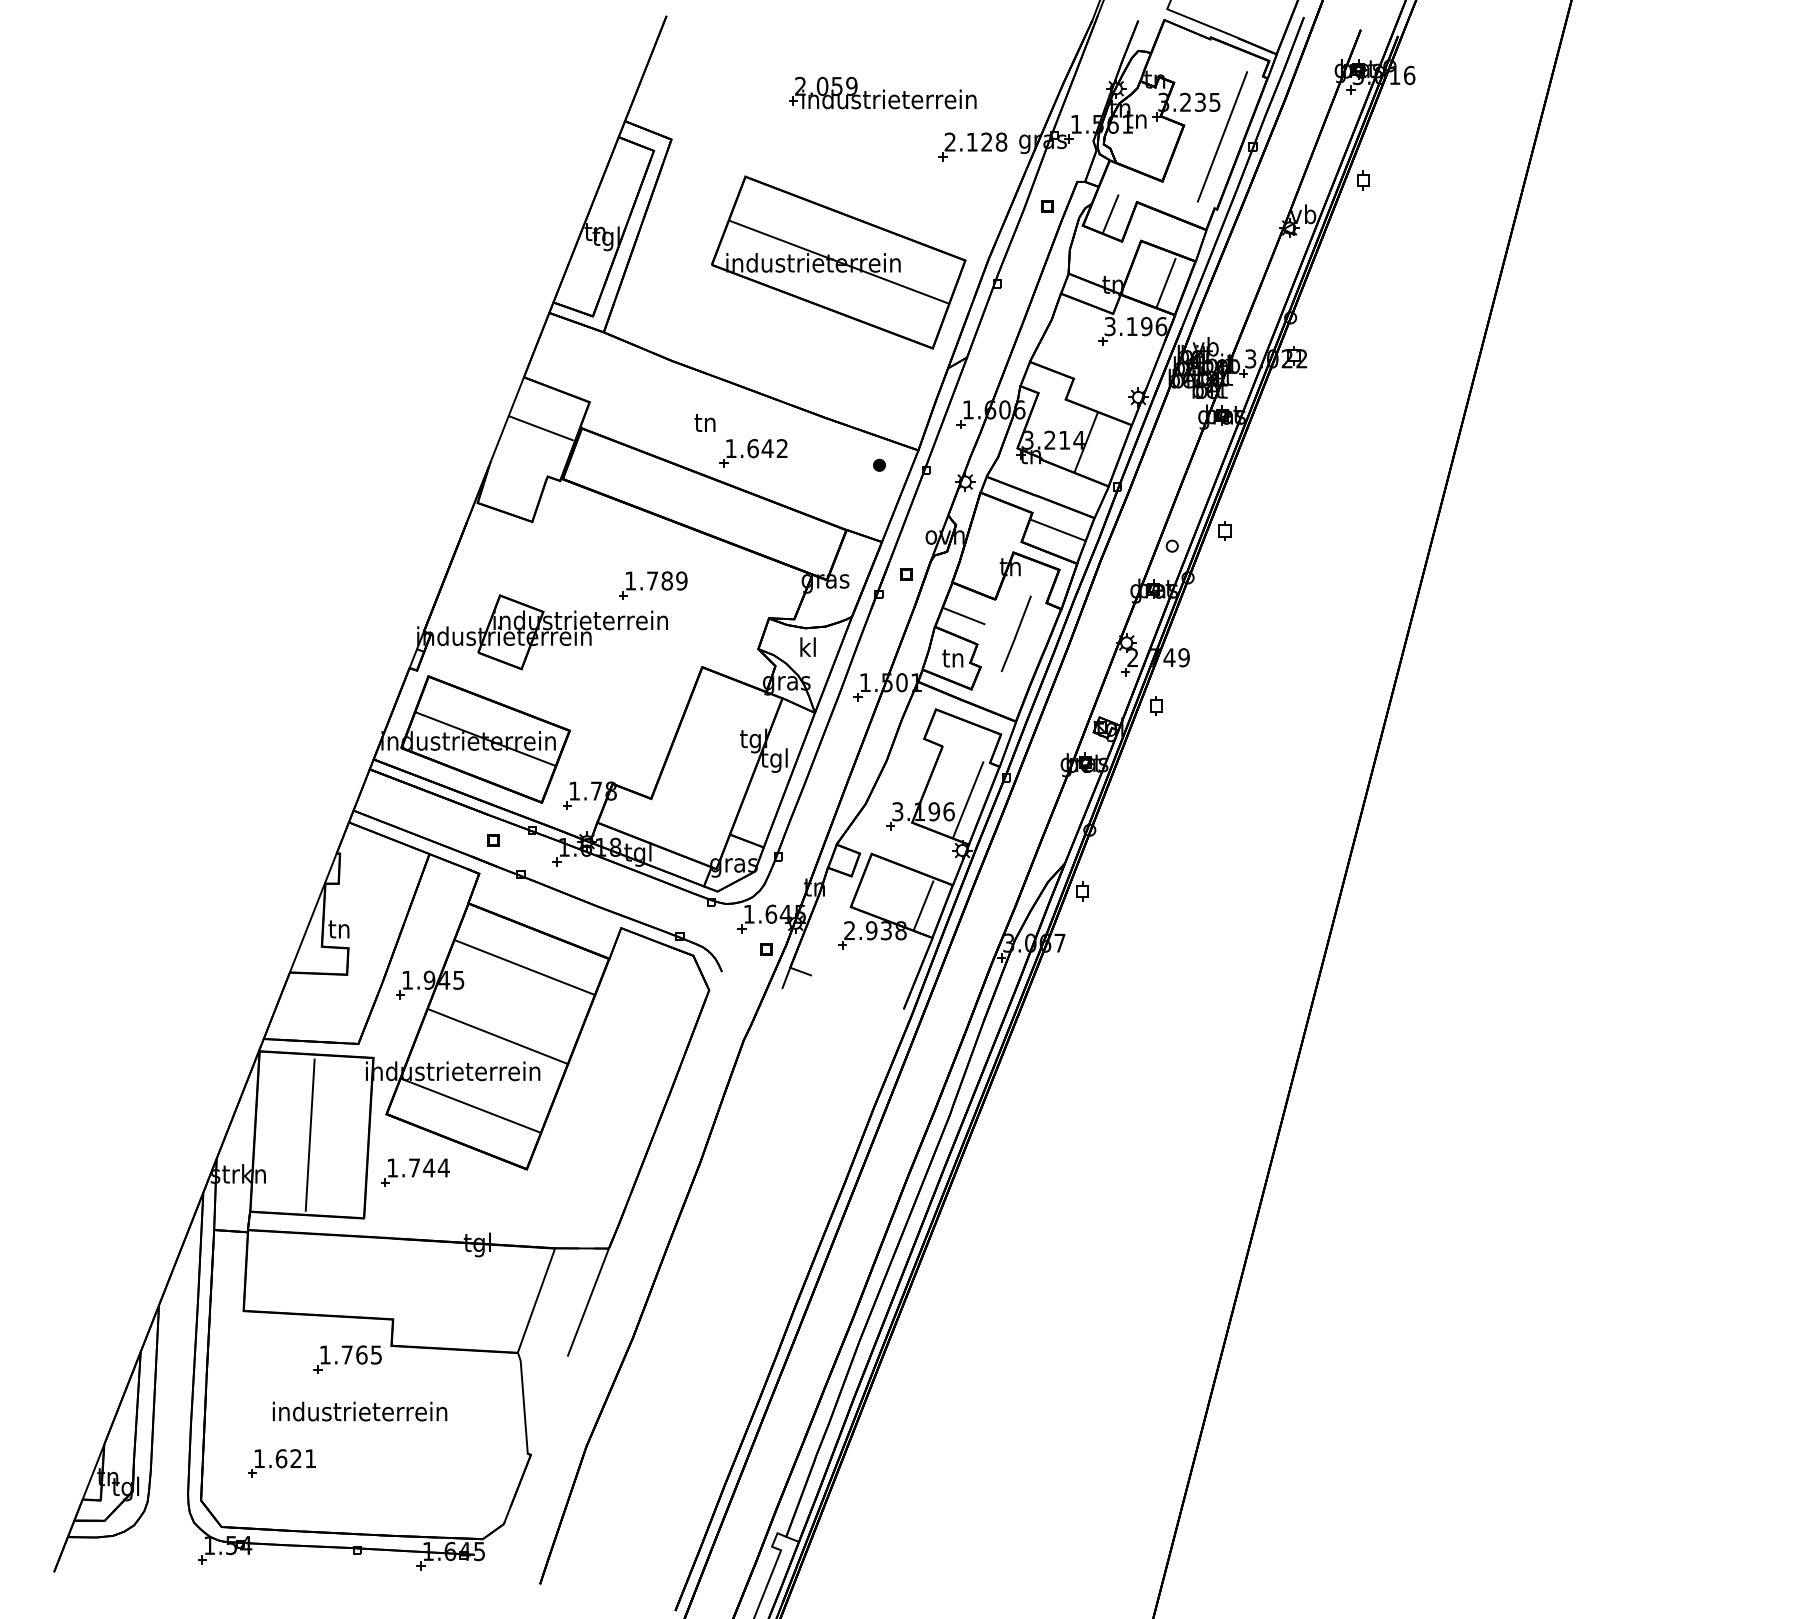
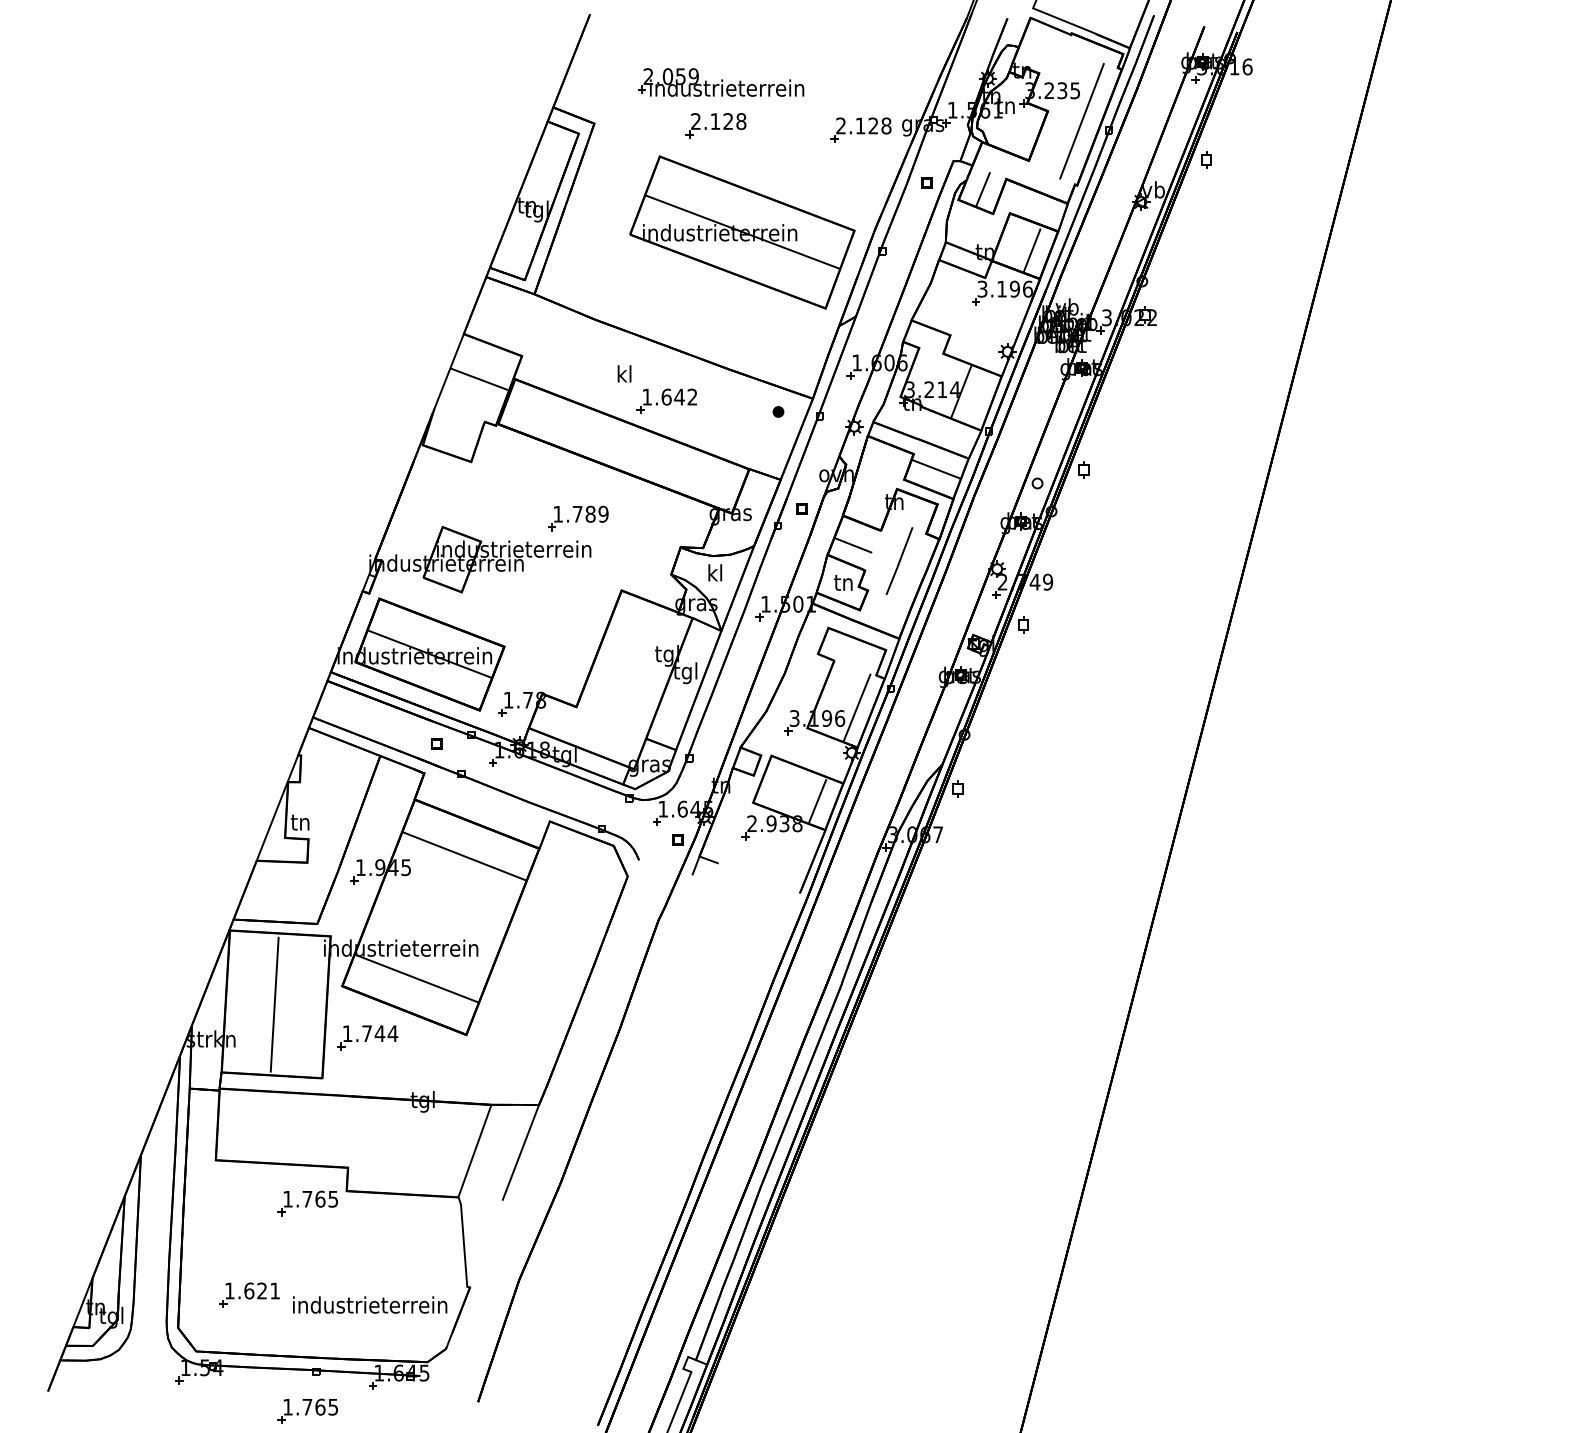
part: (882, 92) -> (720, 82), moved
part: (808, 141) -> (715, 125), added
text: (704, 421) -> (623, 373), tn -> kl
line: (497, 1036) -> (440, 917), removed
text: (359, 1411) -> (369, 1304), moved
part: (347, 1594) -> (307, 1411), added

